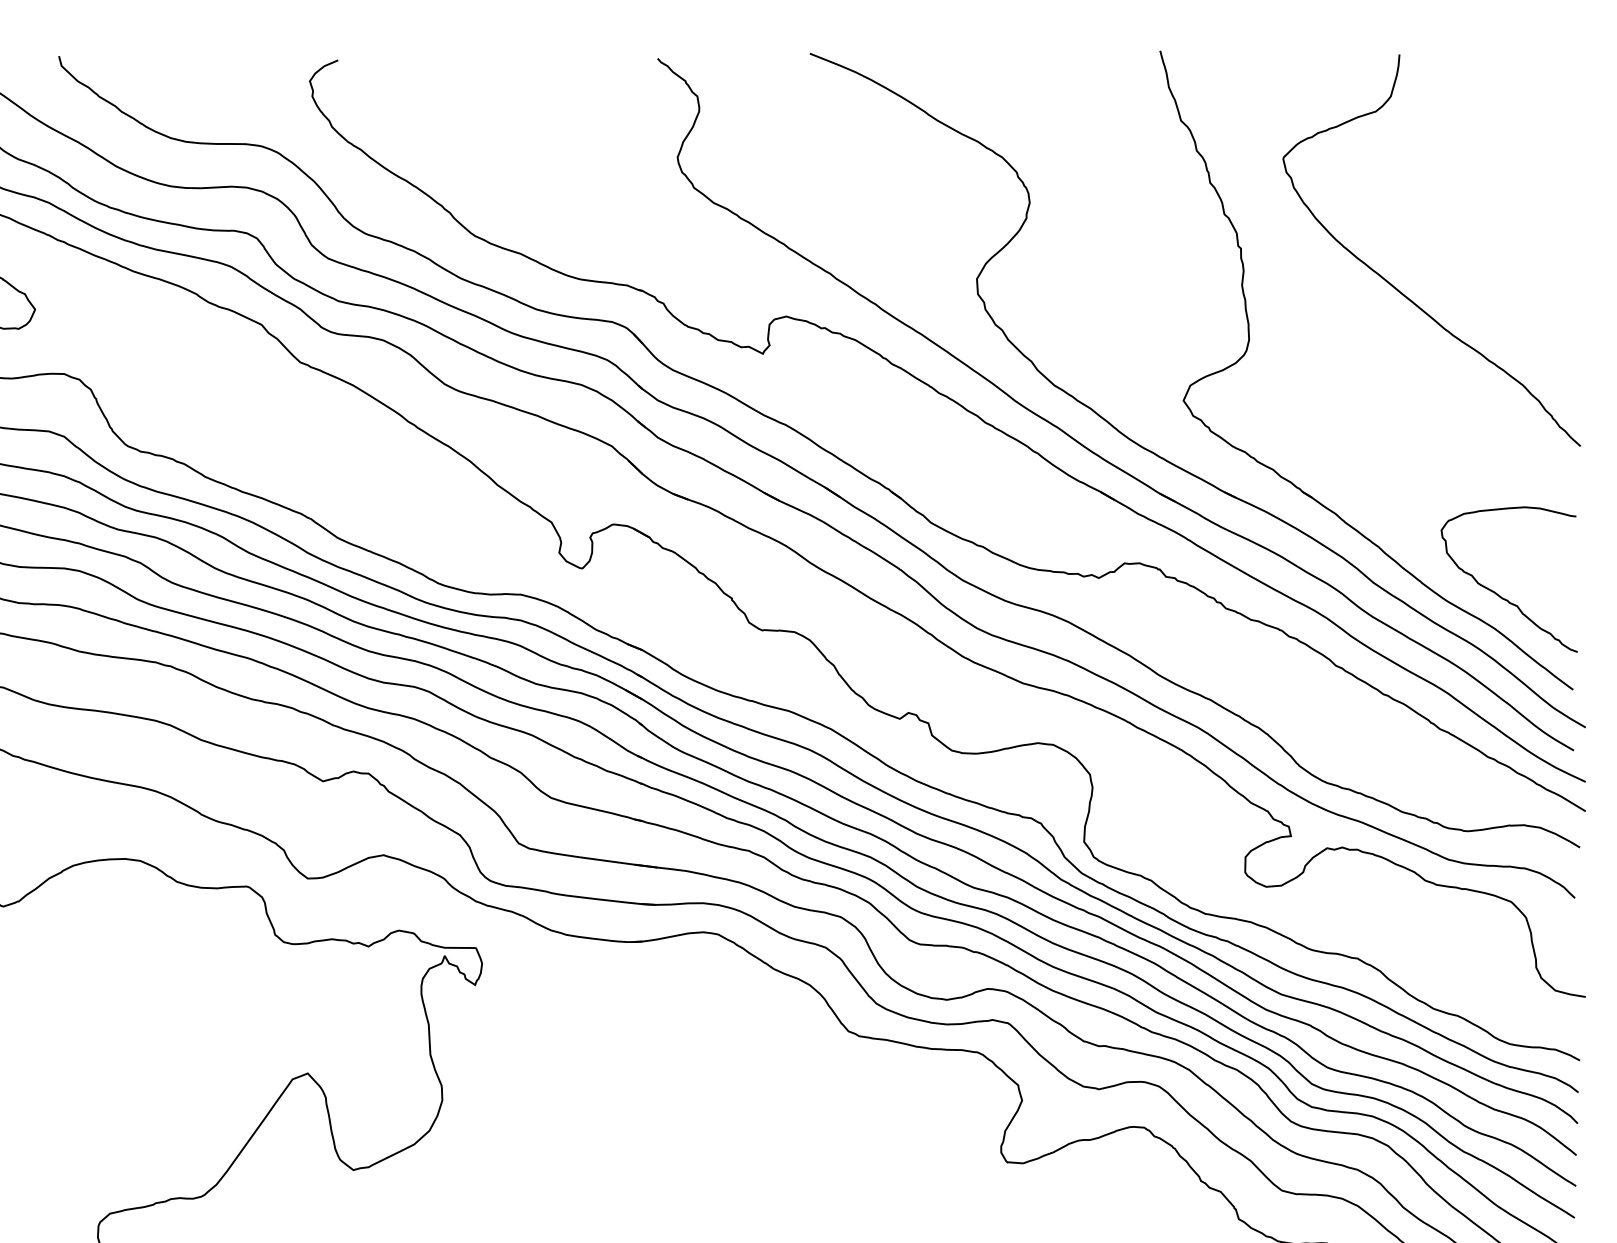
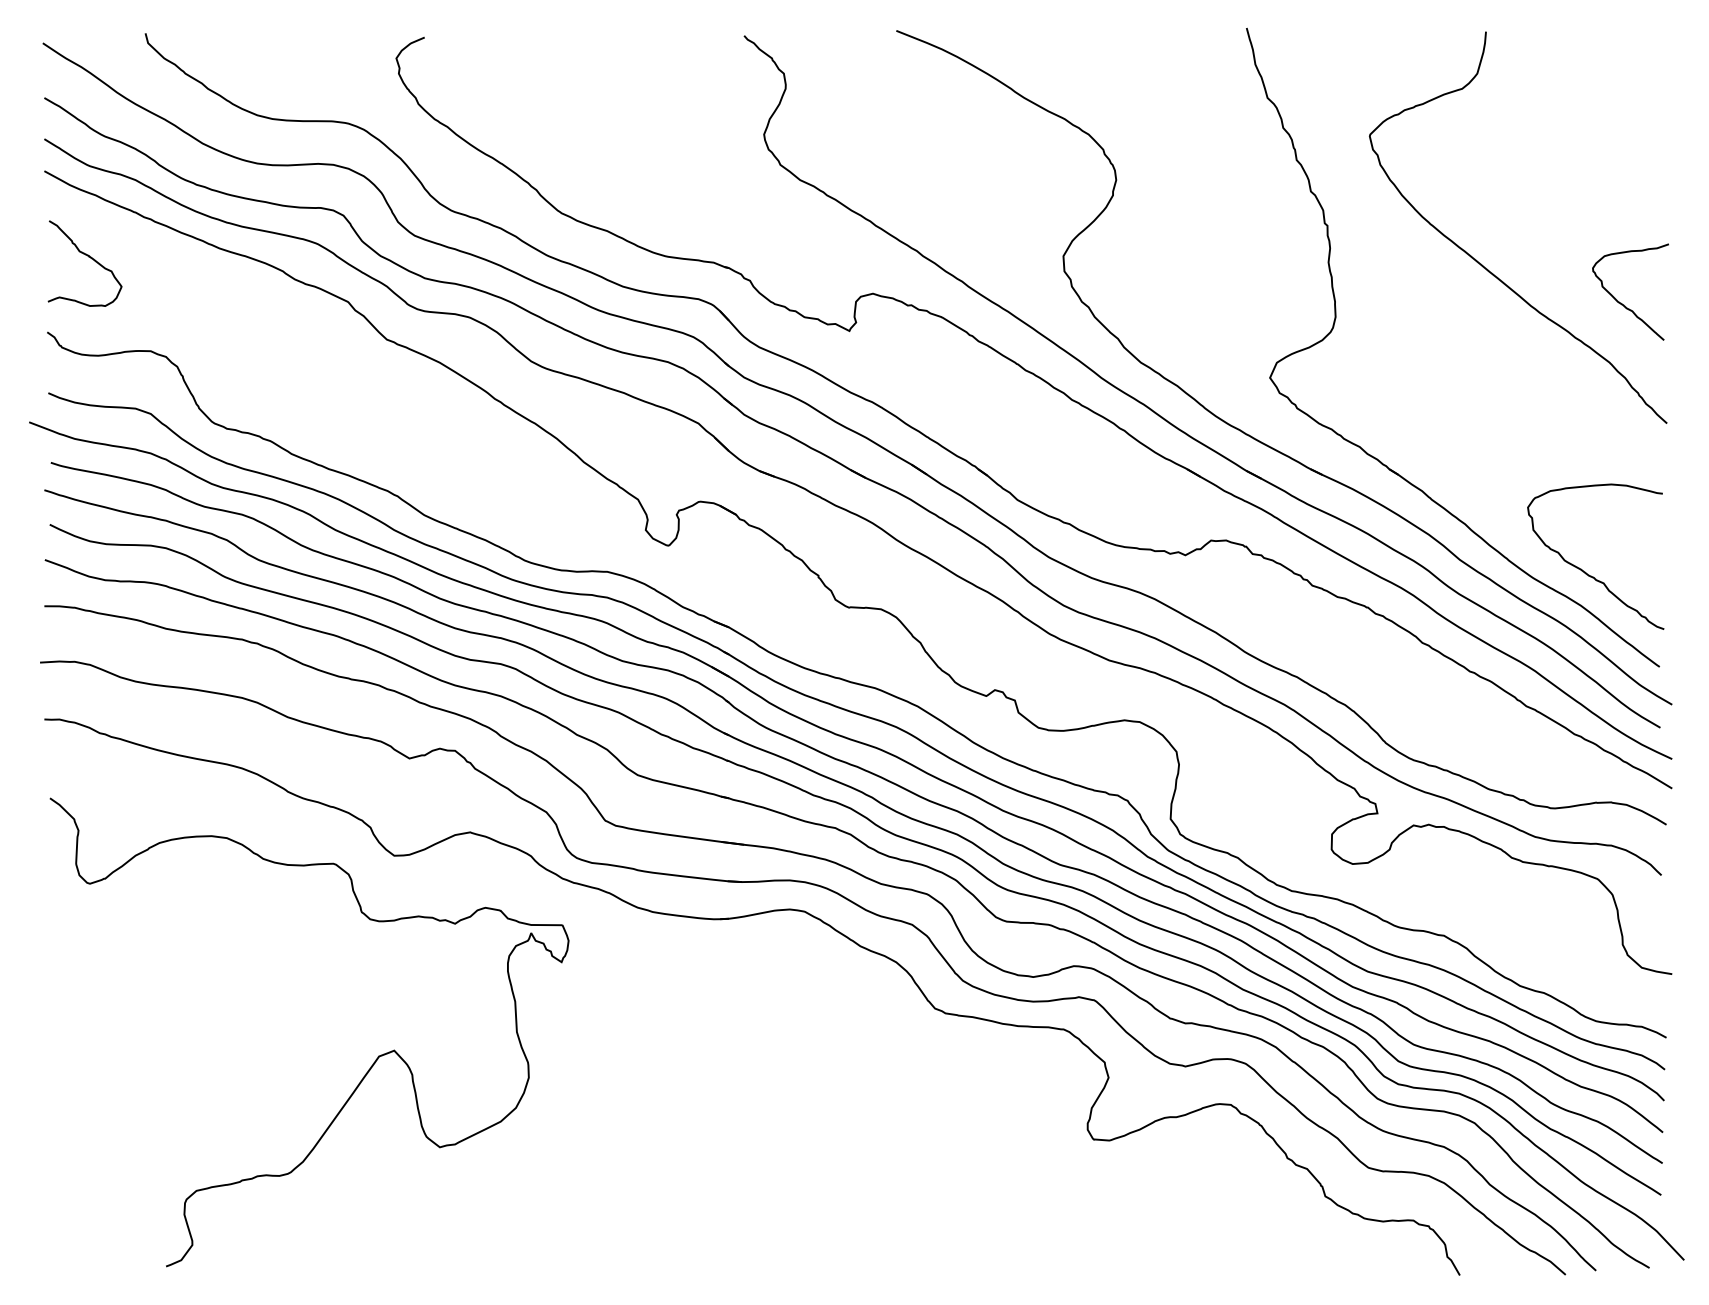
curve: (1536, 326) -> (1622, 303), added

